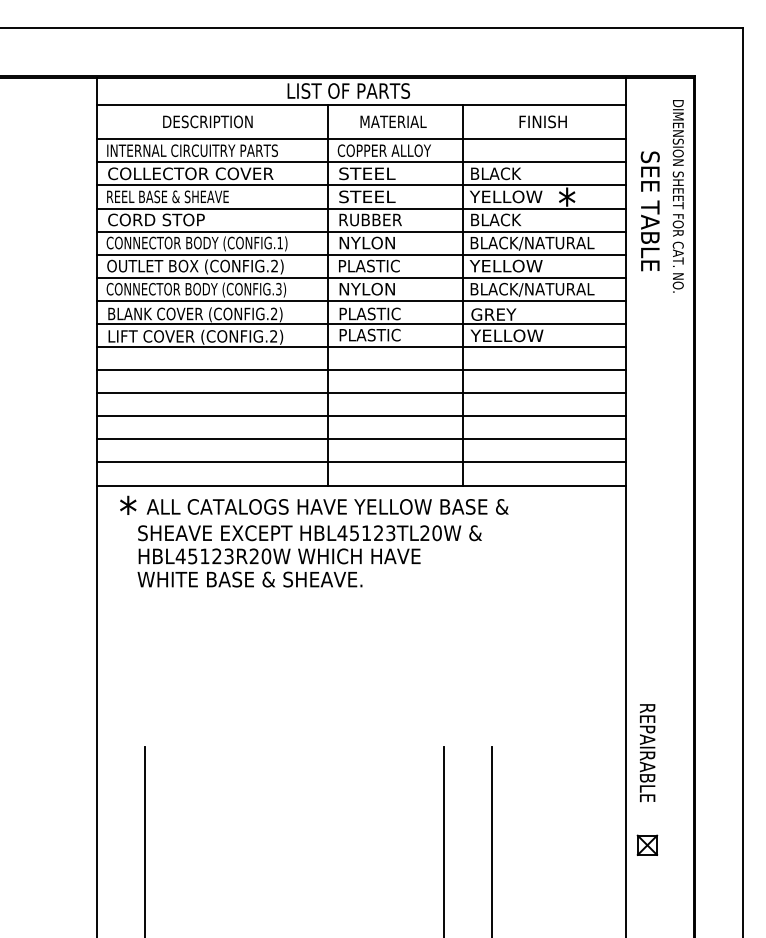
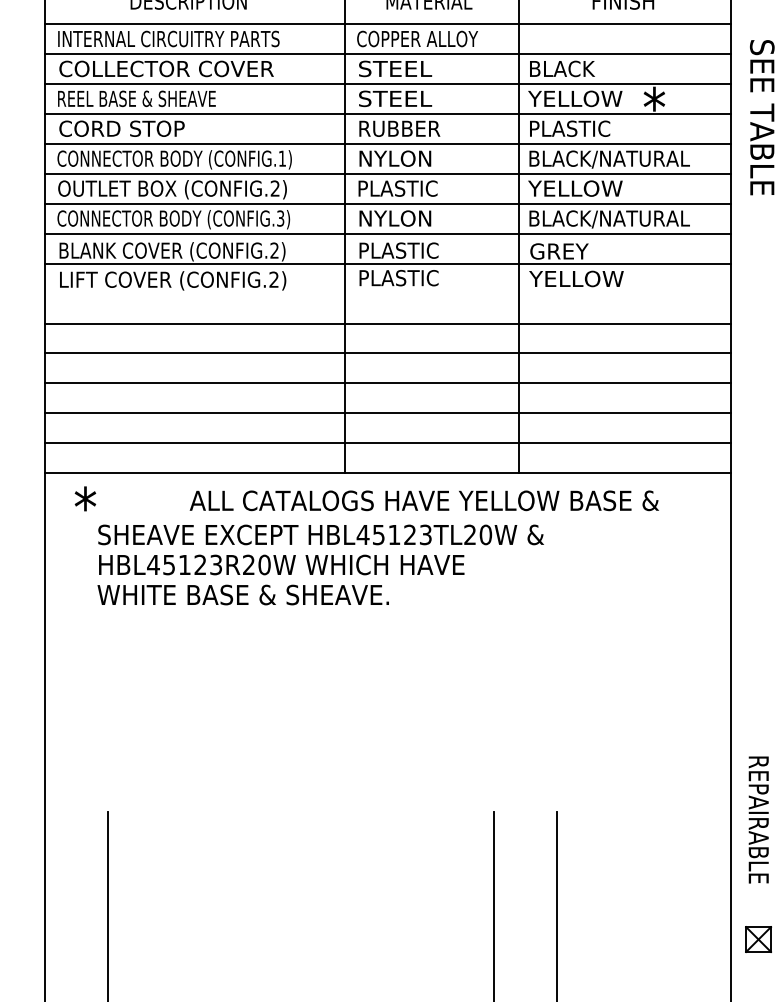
text: (502, 219) -> (570, 128), BLACK -> PLASTIC
line: (361, 347) -> (387, 294), removed
text: (327, 506) -> (424, 500), moved

